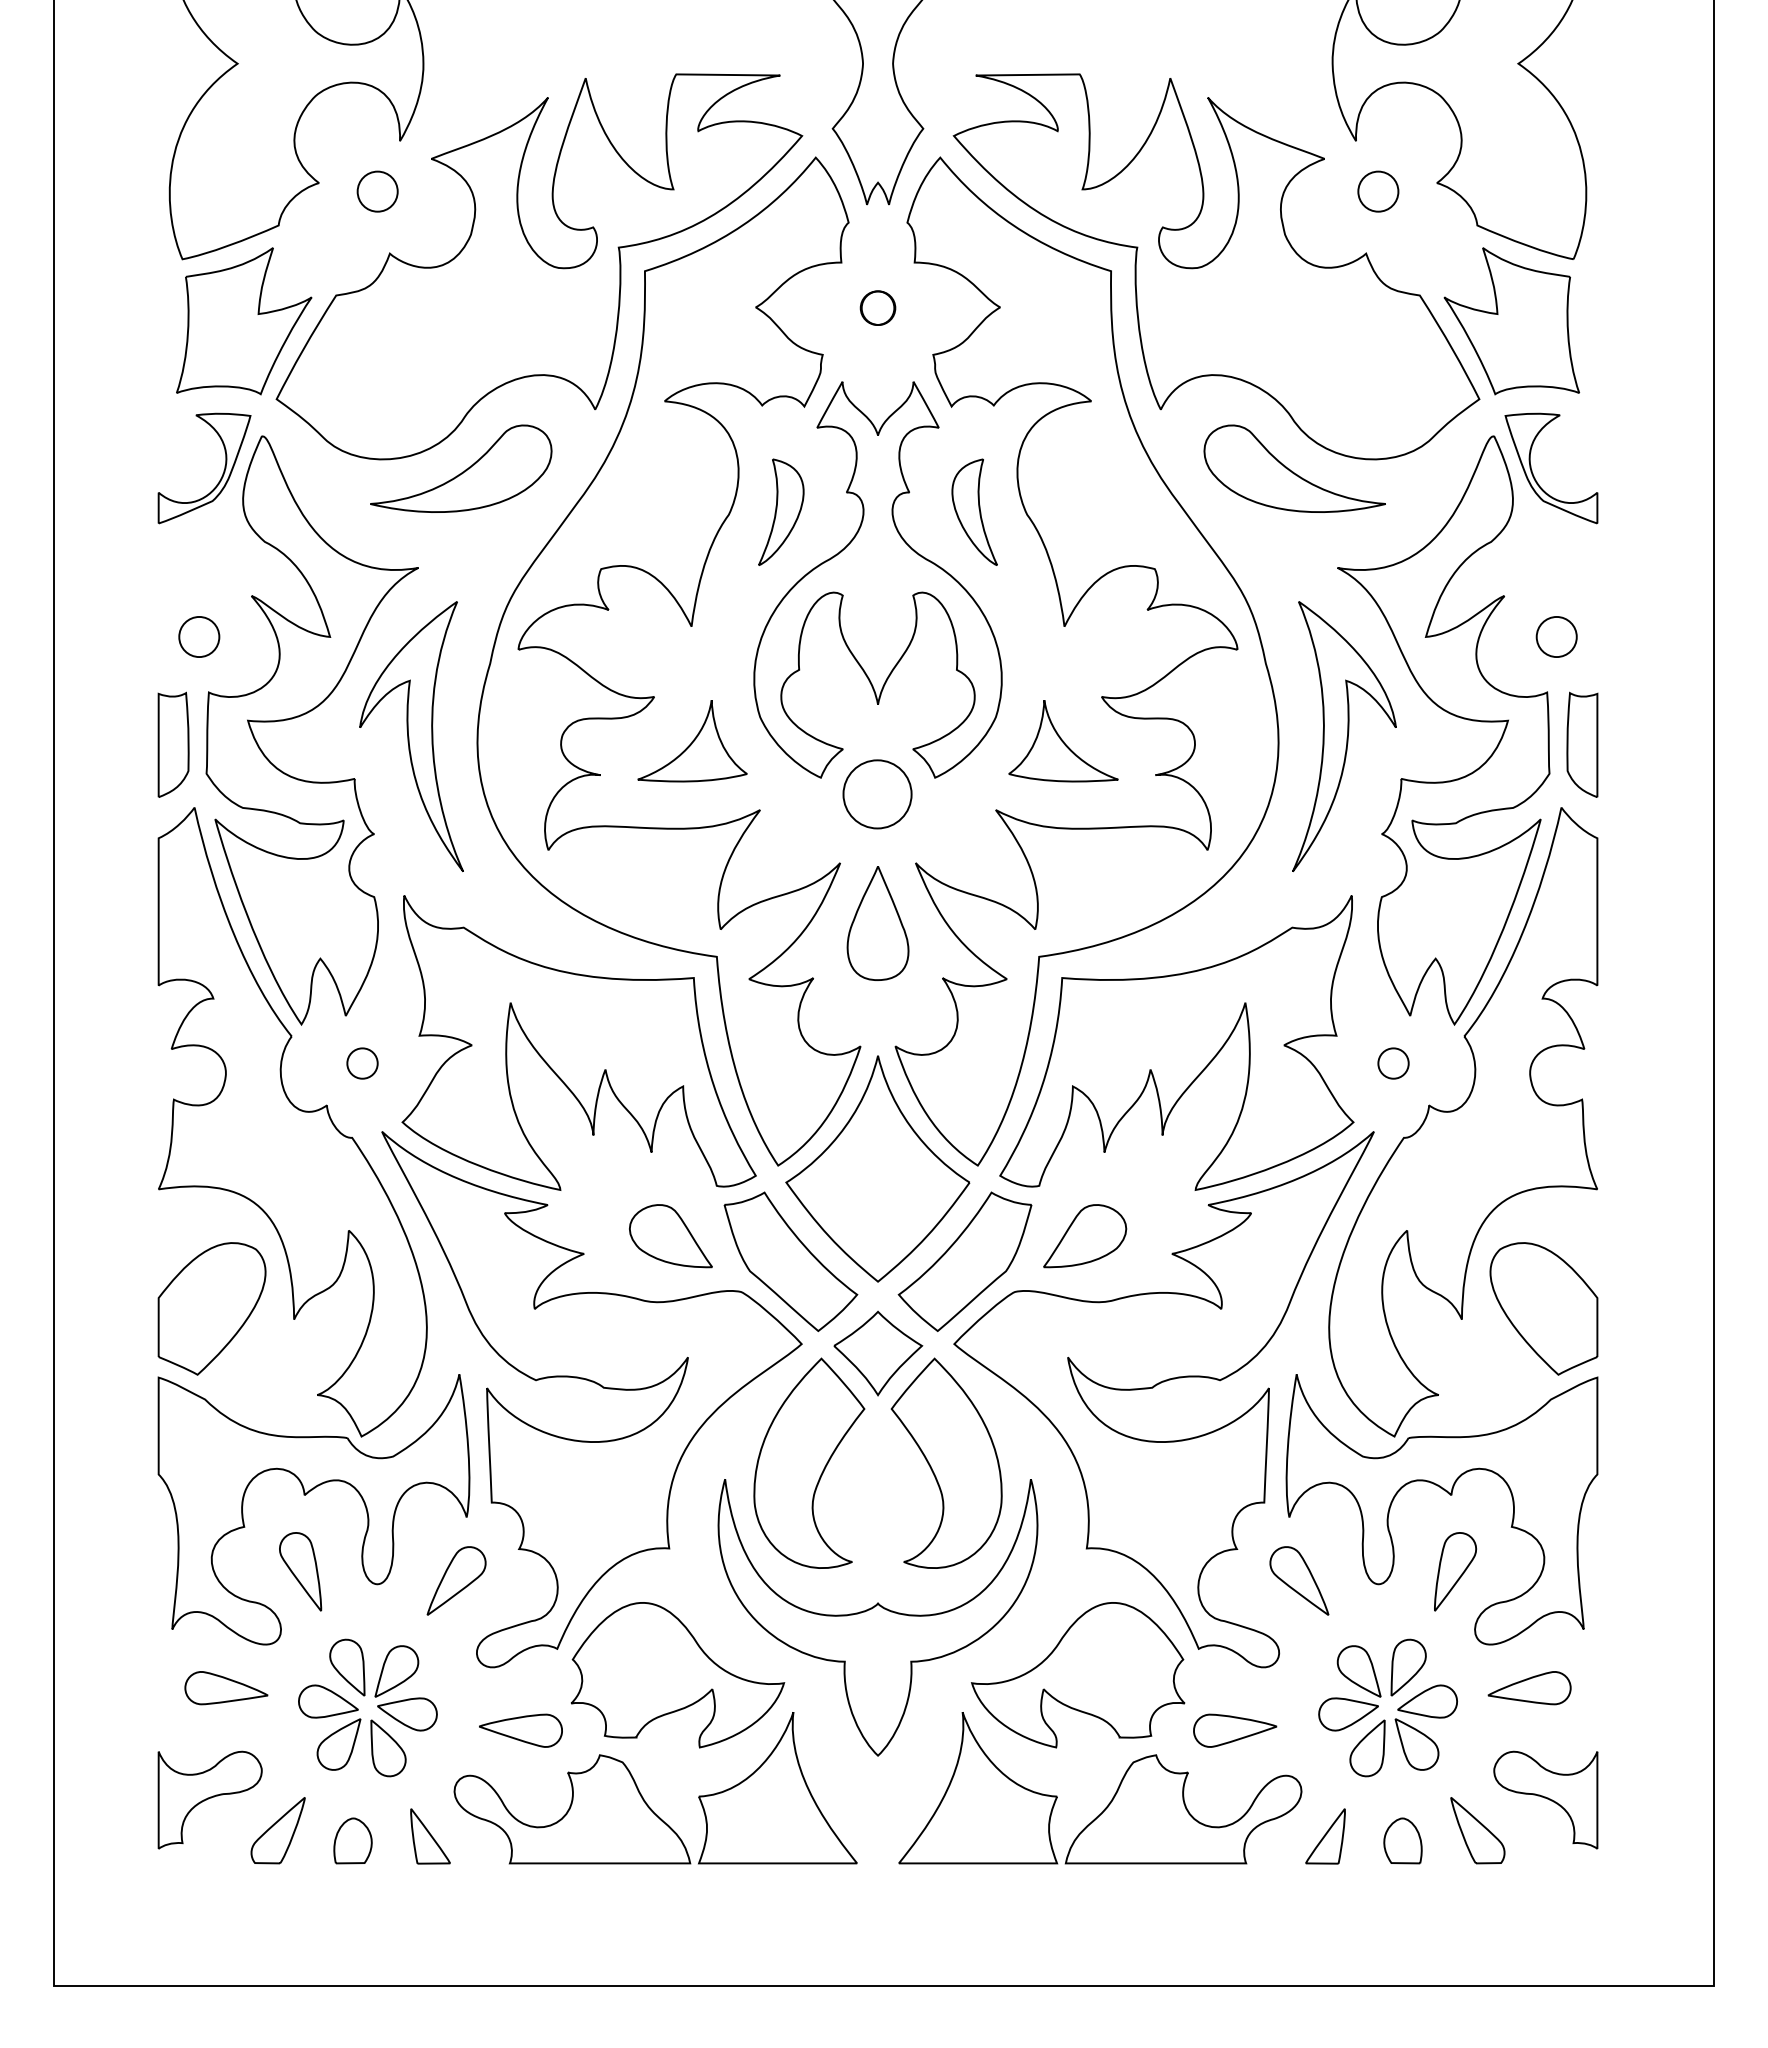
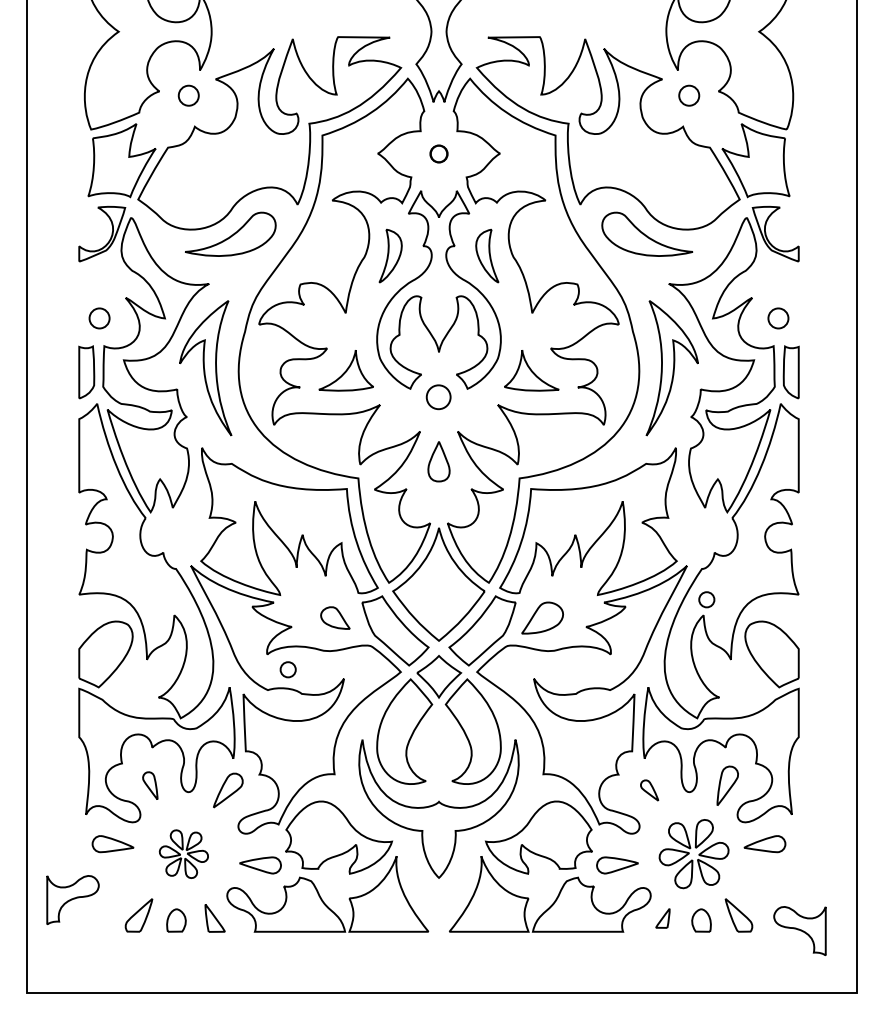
part: (877, 795) -> (438, 397), size x0.7
part: (877, 923) -> (438, 461), size x0.7
part: (361, 1062) -> (287, 669), moved
part: (1392, 1062) -> (706, 599), moved
part: (671, 1234) -> (335, 617), size x0.7
part: (301, 1570) -> (150, 785), size x0.7
part: (1298, 1580) -> (649, 790), size x0.6
part: (367, 1708) -> (183, 854), size x0.7
part: (209, 1798) -> (72, 899), moved
part: (1544, 1800) -> (799, 931), moved
part: (1324, 1836) -> (662, 918), size x0.7

